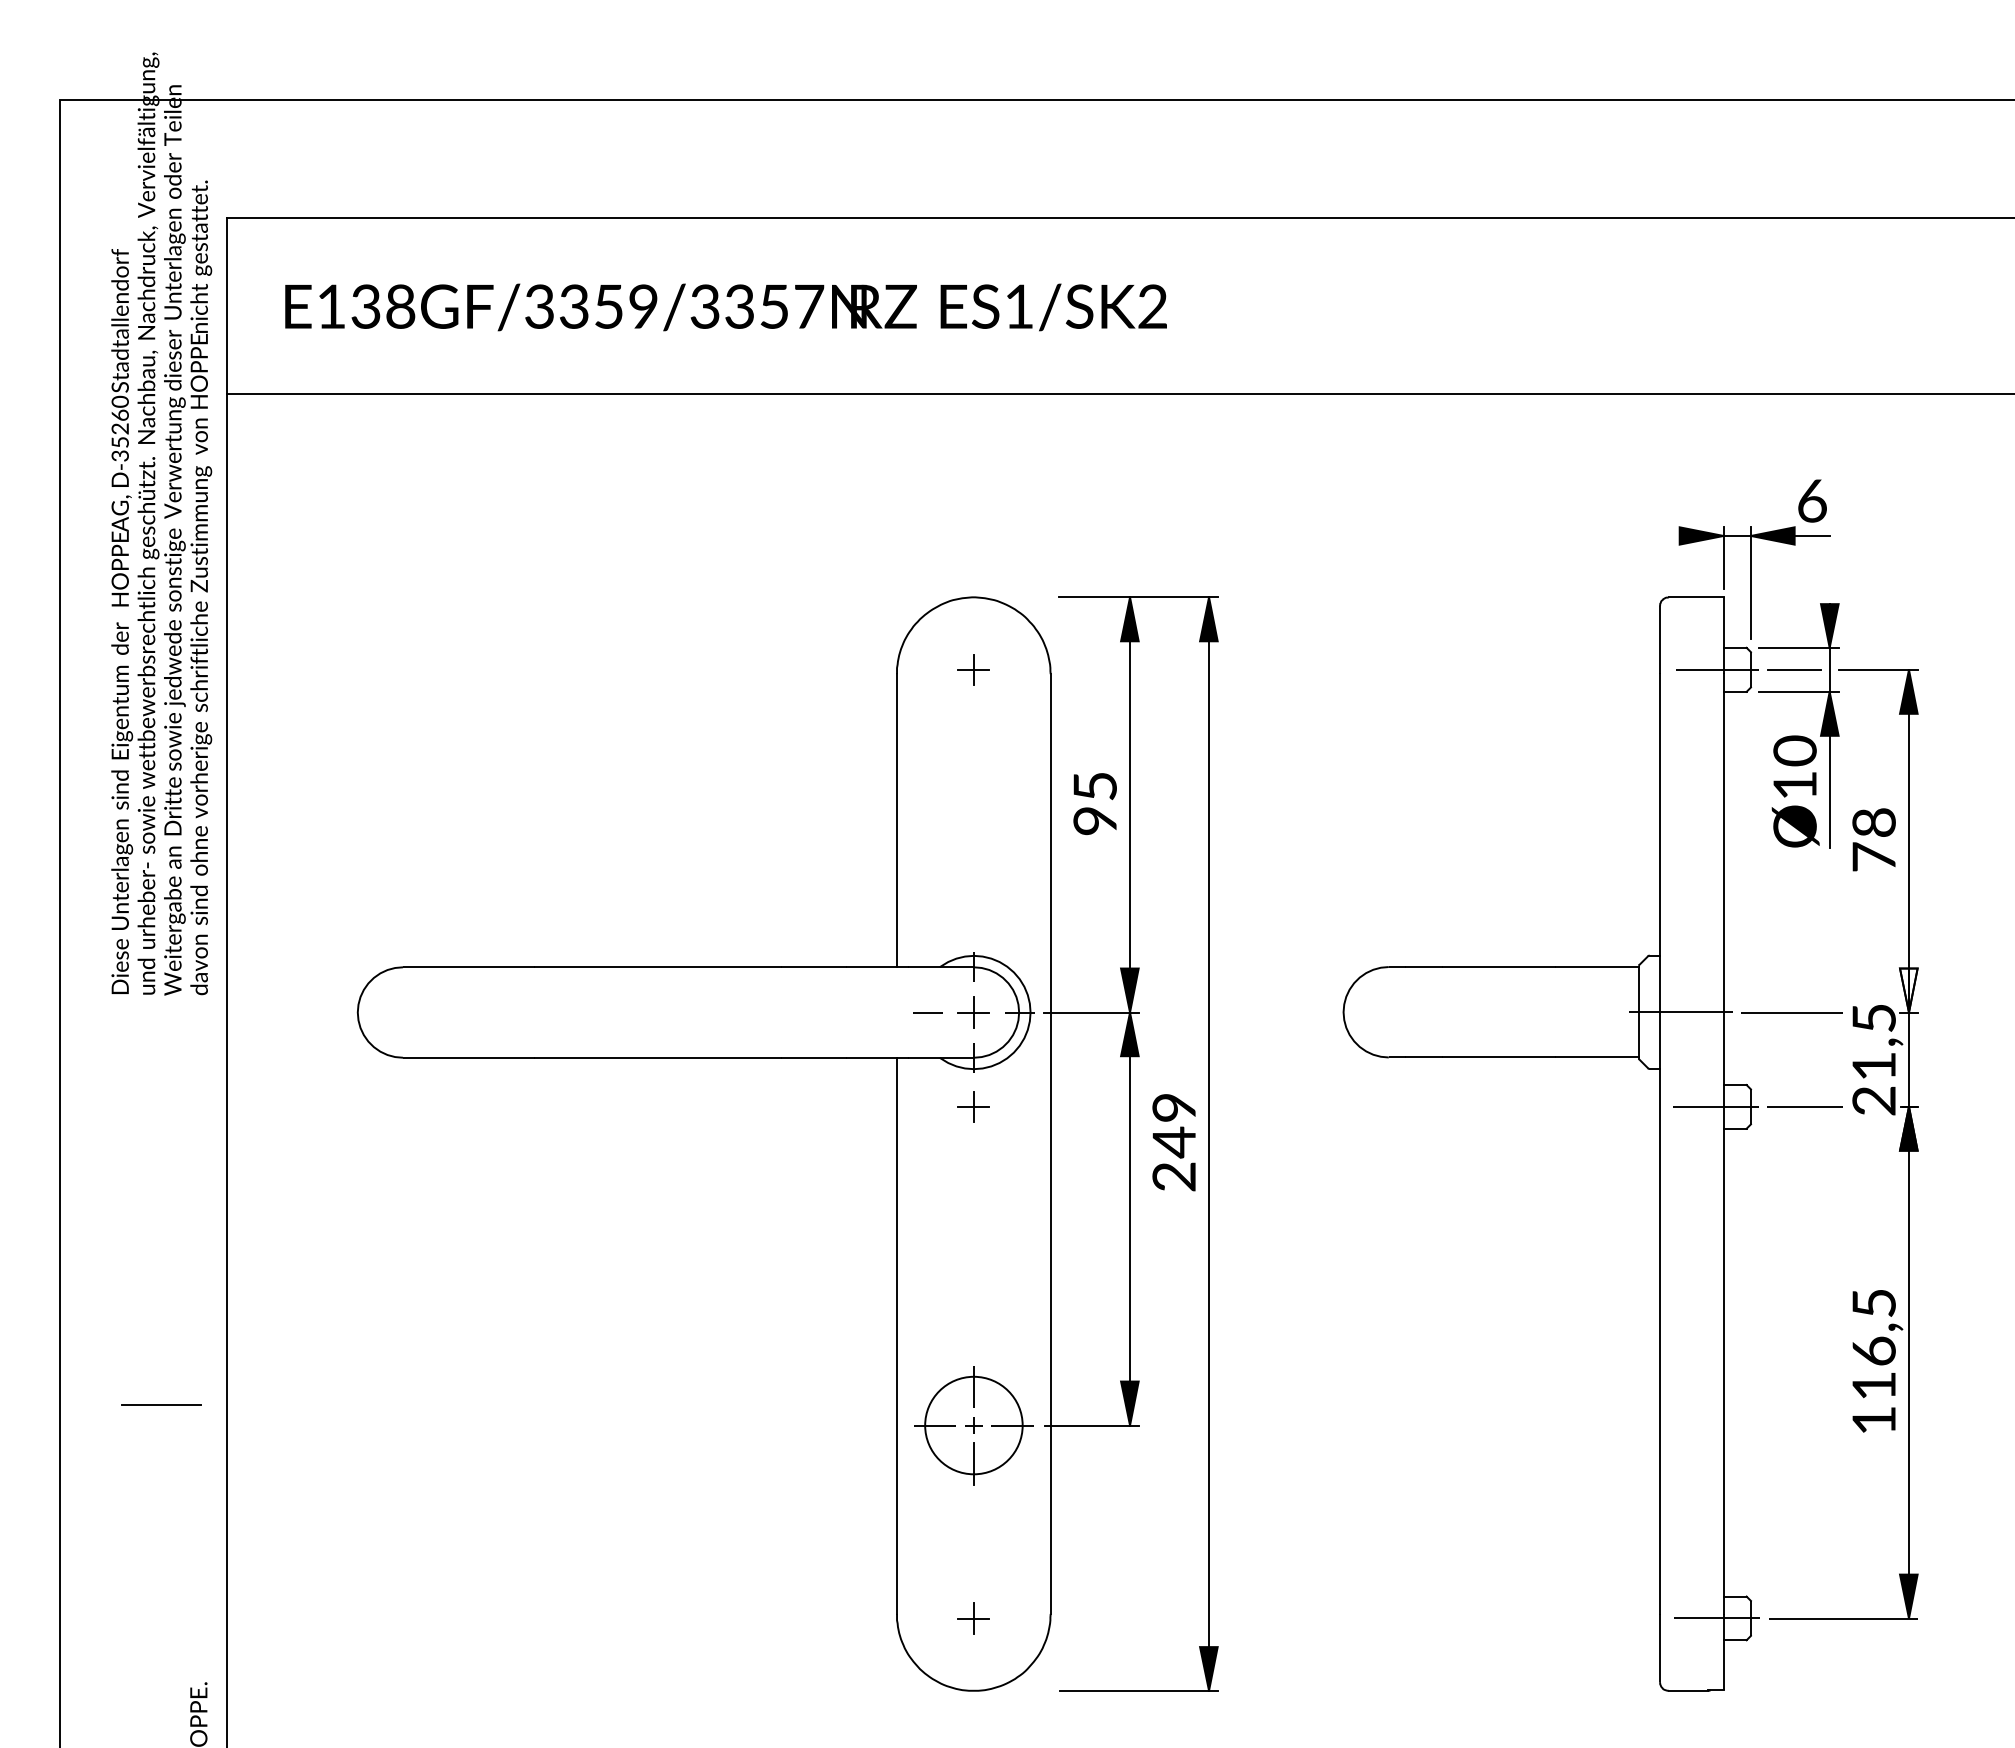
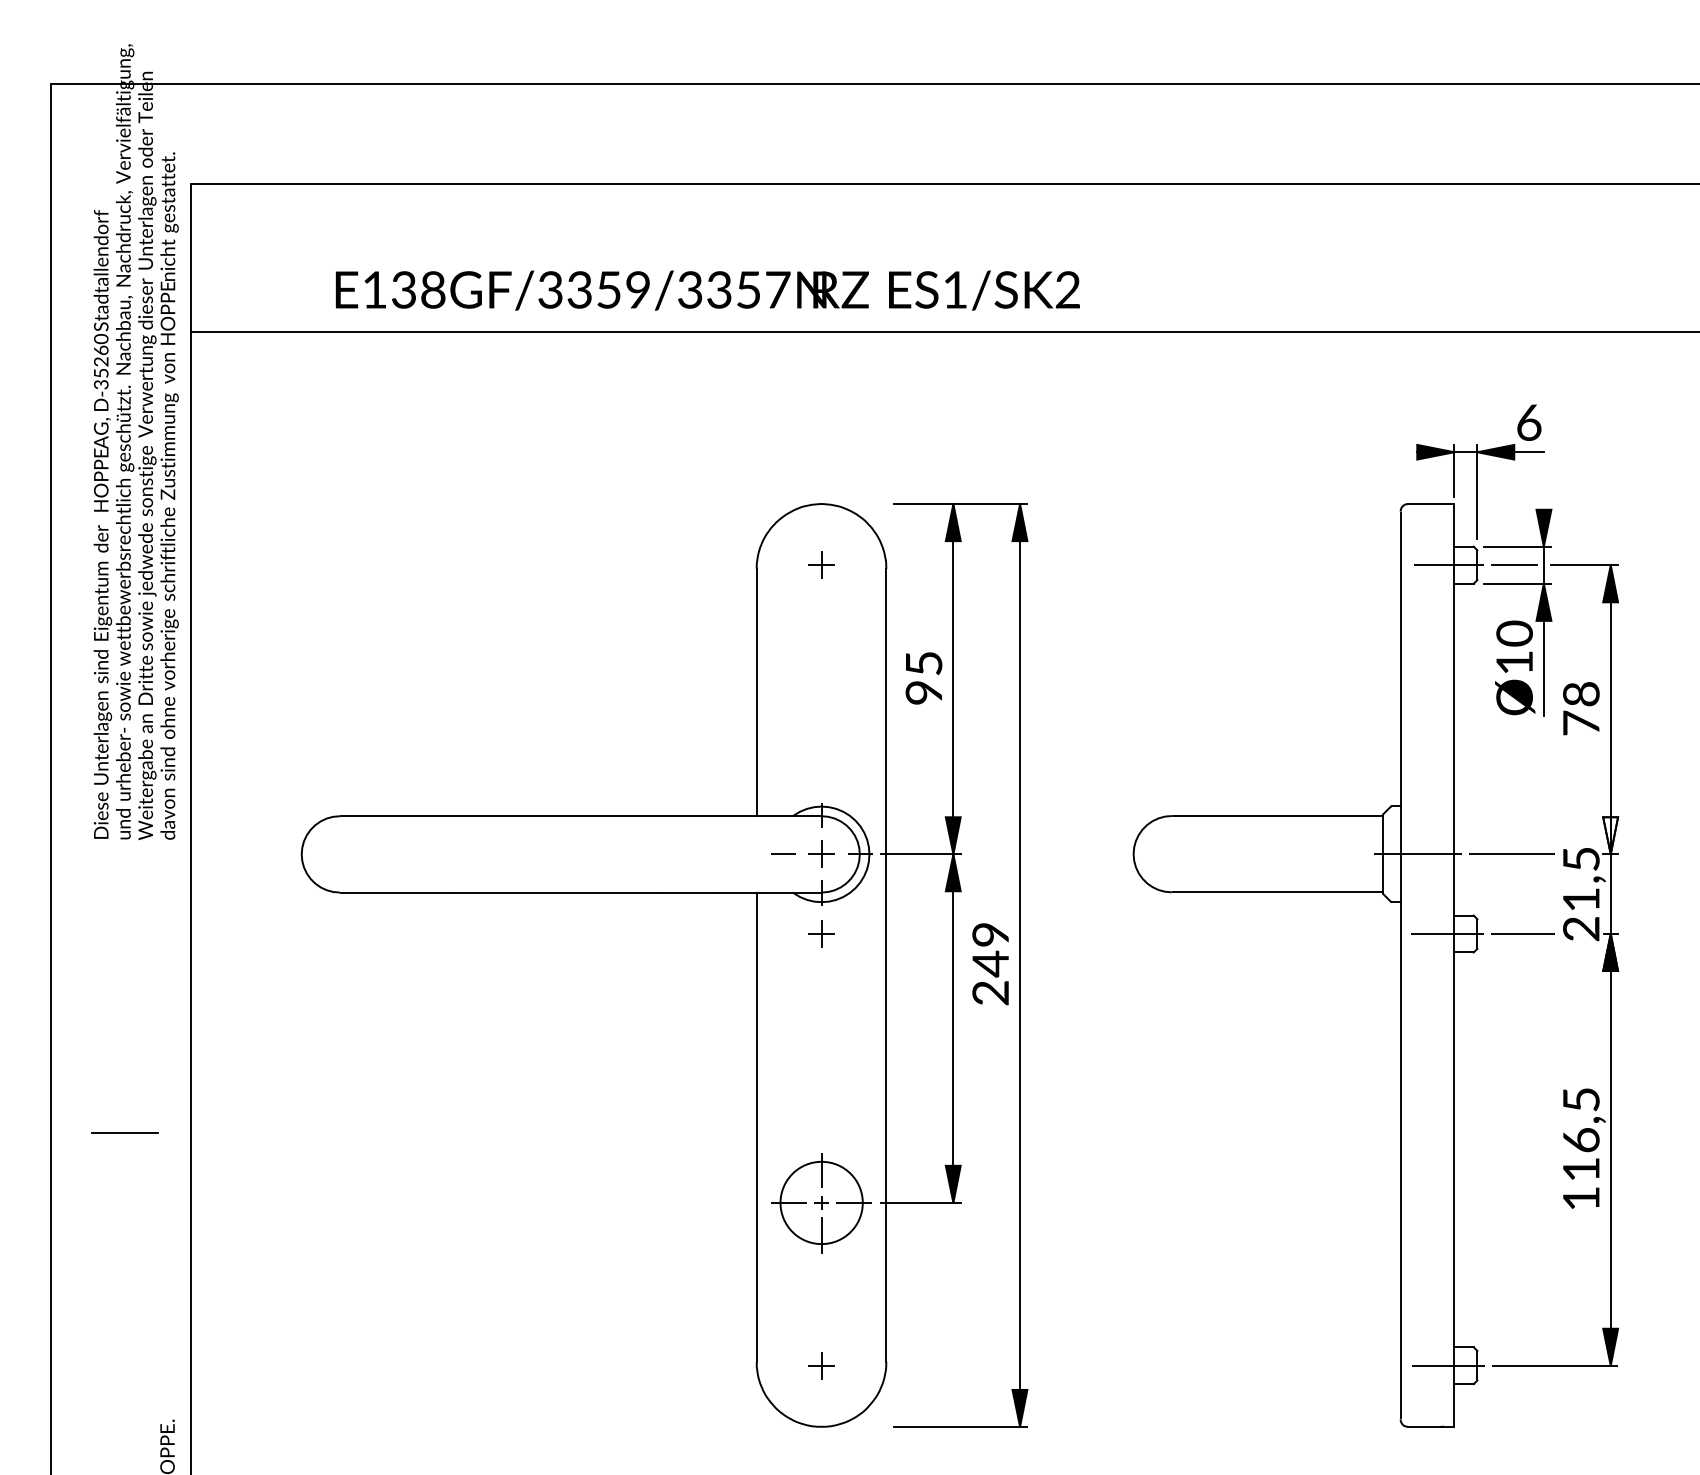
text: (725, 307) -> (707, 290), moved
line: (161, 1404) -> (125, 1132), moved

